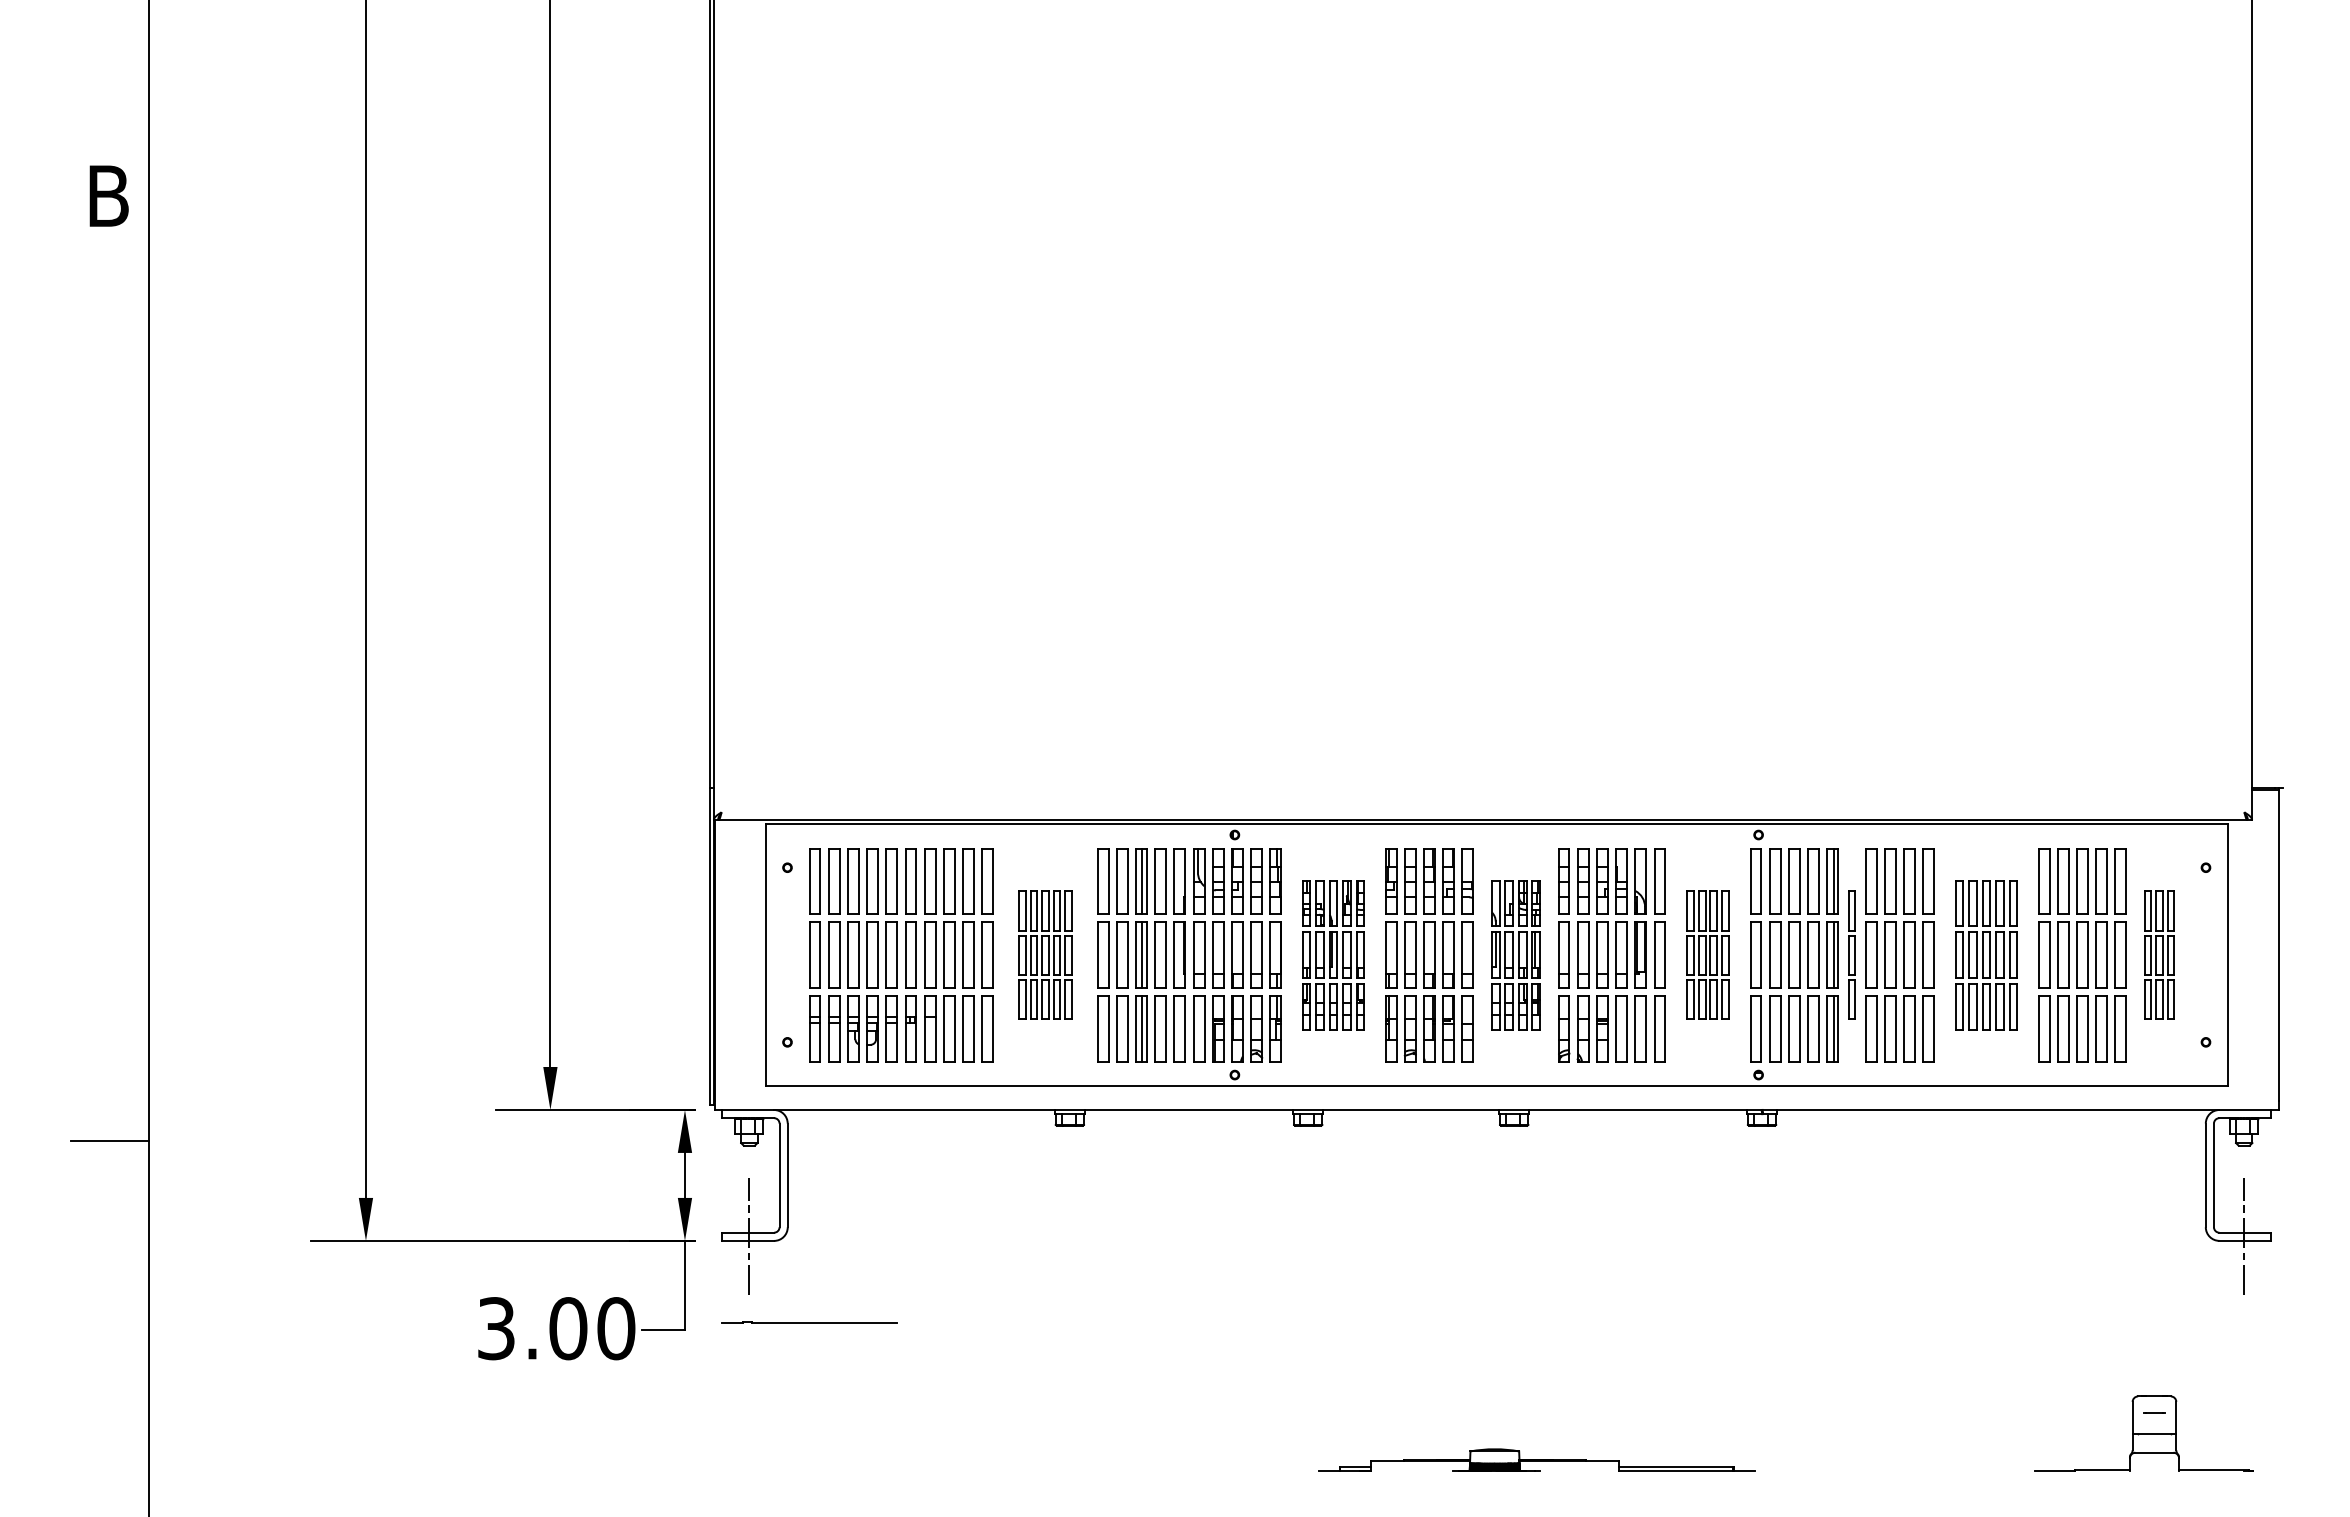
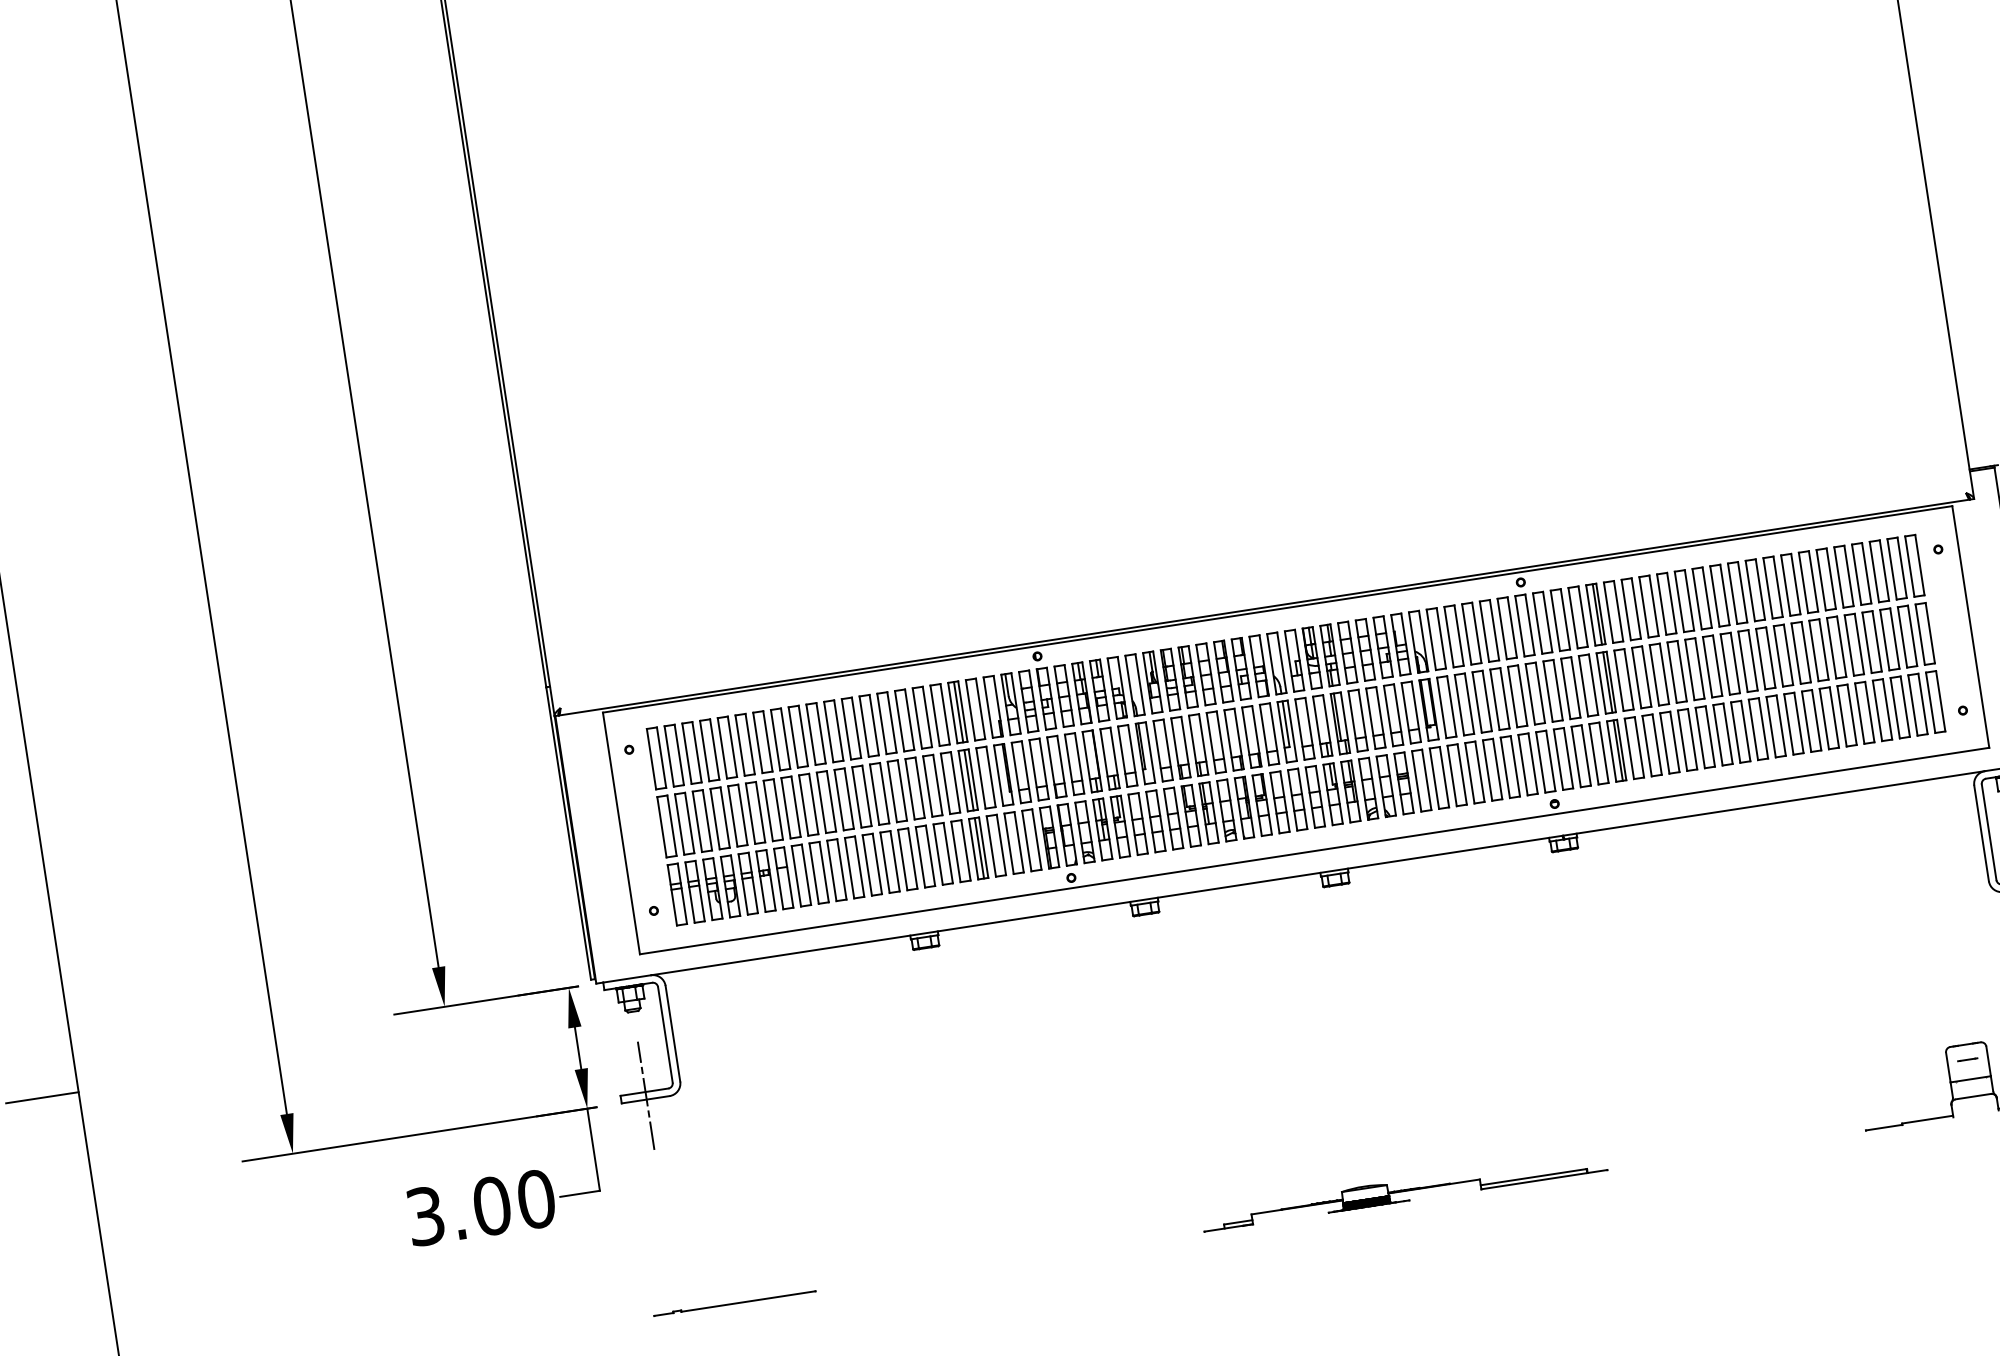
part: (1045, 955) -> (879, 794), size x1.67
part: (1333, 955) -> (1145, 753), size x1.43
part: (1515, 955) -> (1313, 727), size x1.43
part: (1707, 955) -> (1490, 700), size x1.67
part: (1851, 955) -> (1623, 680), size x1.67
part: (1986, 955) -> (1748, 661), size x1.43
part: (2159, 955) -> (1907, 637), size x1.67
line: (809, 1322) -> (734, 1302), moved

